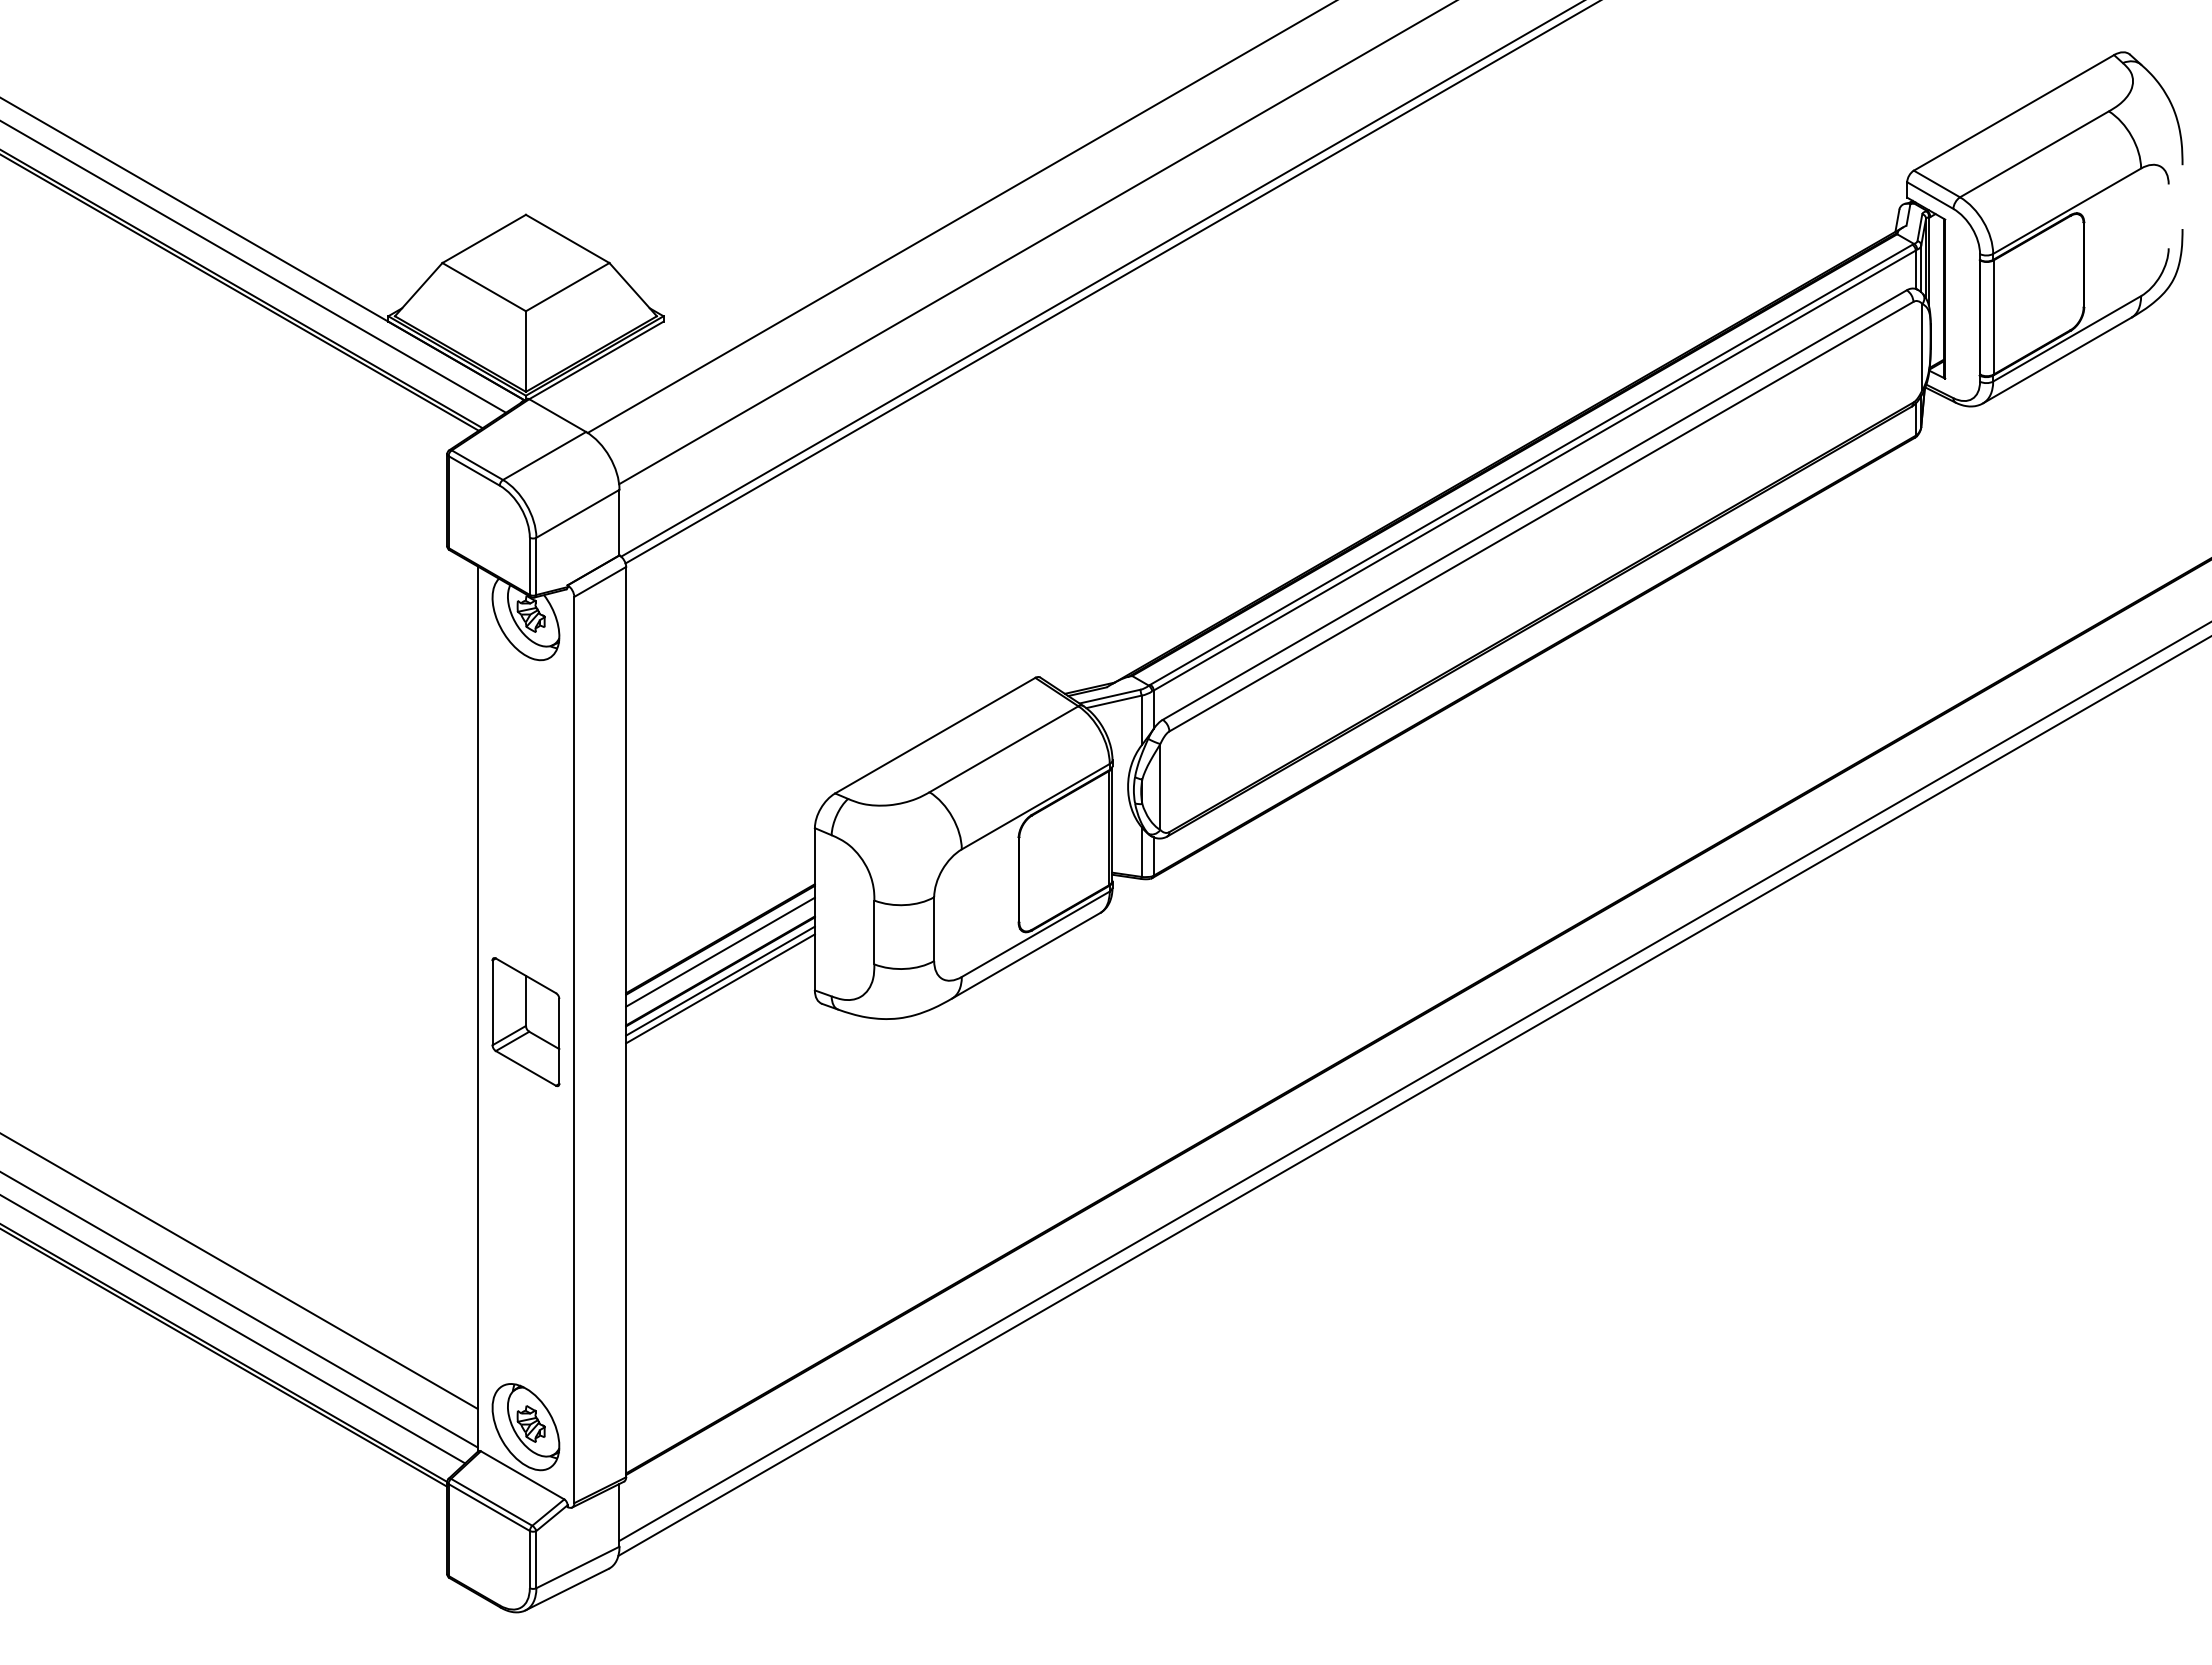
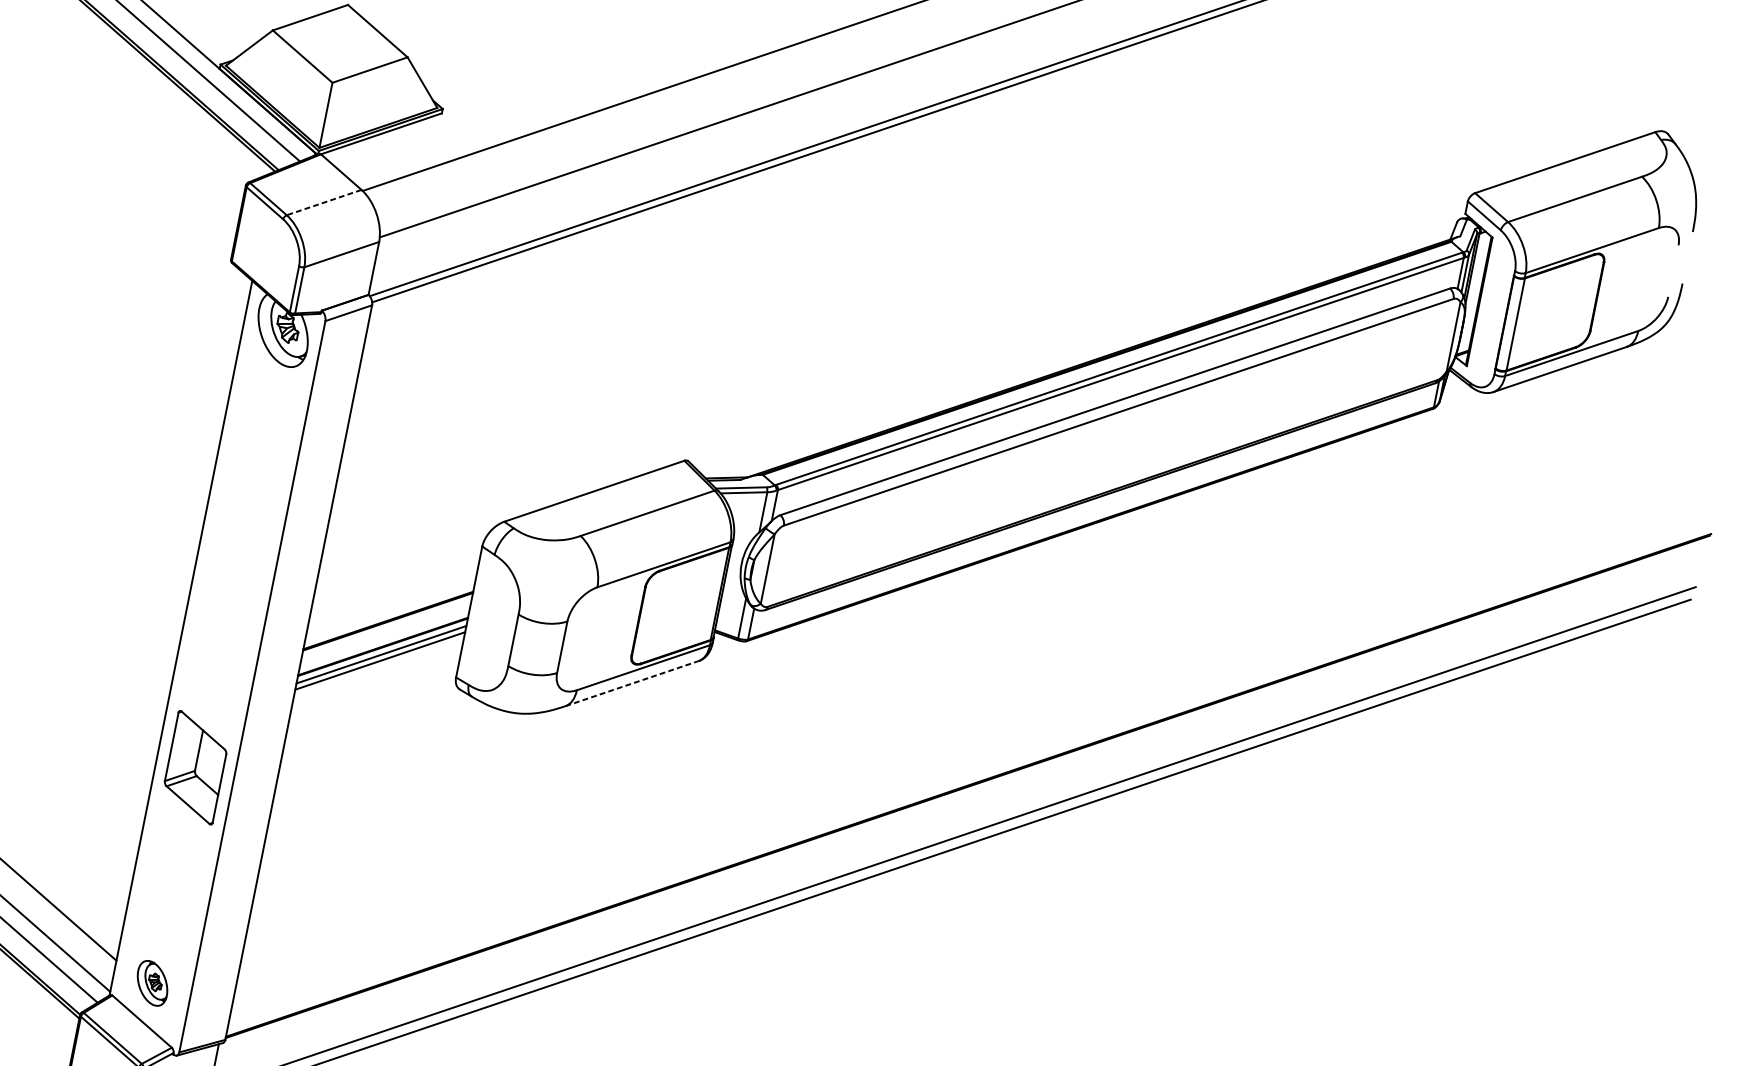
line: (544, 455) -> (324, 202), solid -> dashed
line: (720, 951) -> (386, 630), removed
line: (1026, 955) -> (632, 683), solid -> dashed
part: (525, 1022) -> (195, 768), moved
part: (525, 1427) -> (152, 983), size x0.6

